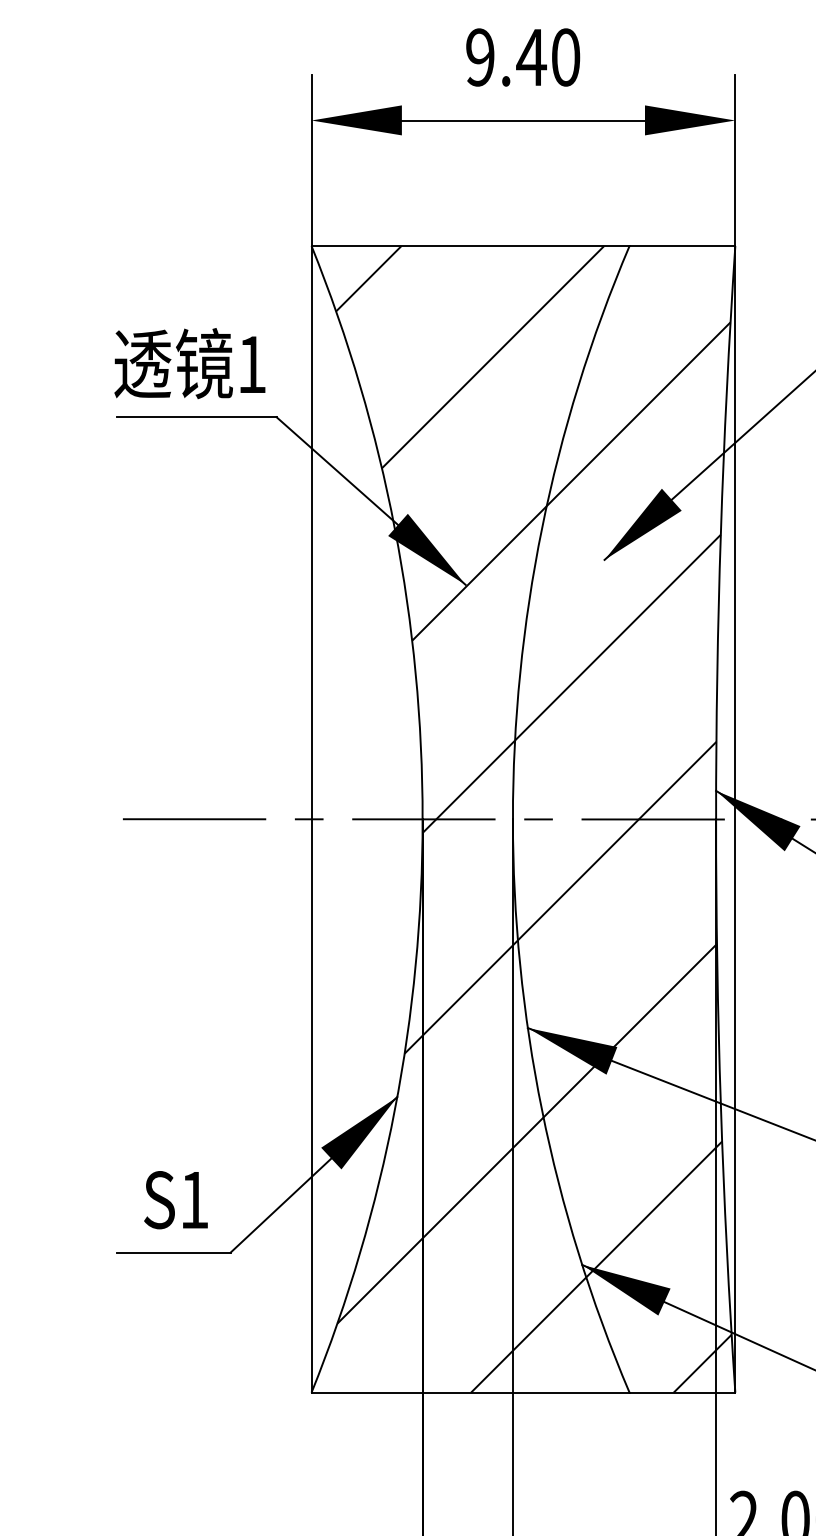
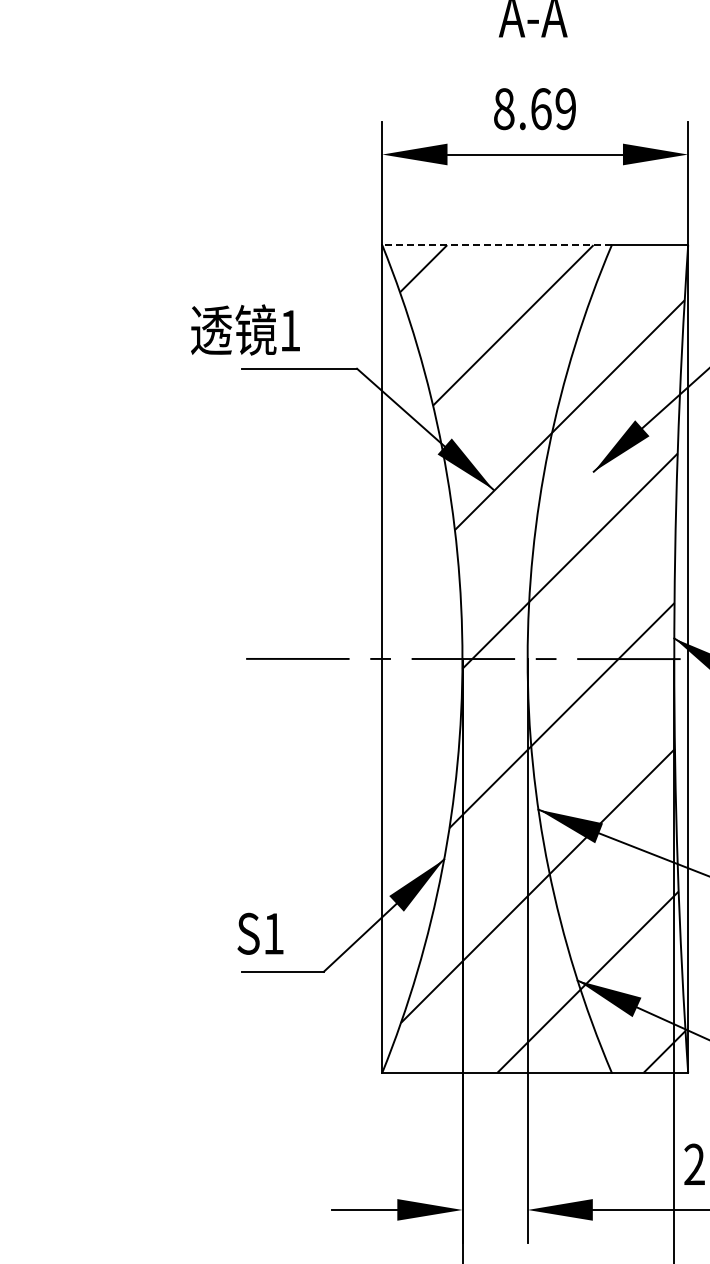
text: (523, 58) -> (535, 109), 9.40 -> 8.69
line: (471, 246) -> (497, 245), solid -> dashed
text: (189, 362) -> (245, 329), moved
text: (176, 1199) -> (260, 933), moved

